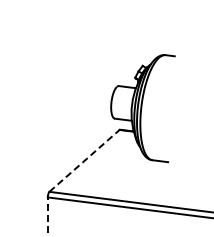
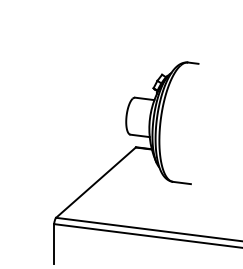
line: (84, 160) -> (95, 182), dashed -> solid
line: (47, 215) -> (53, 244), dashed -> solid

